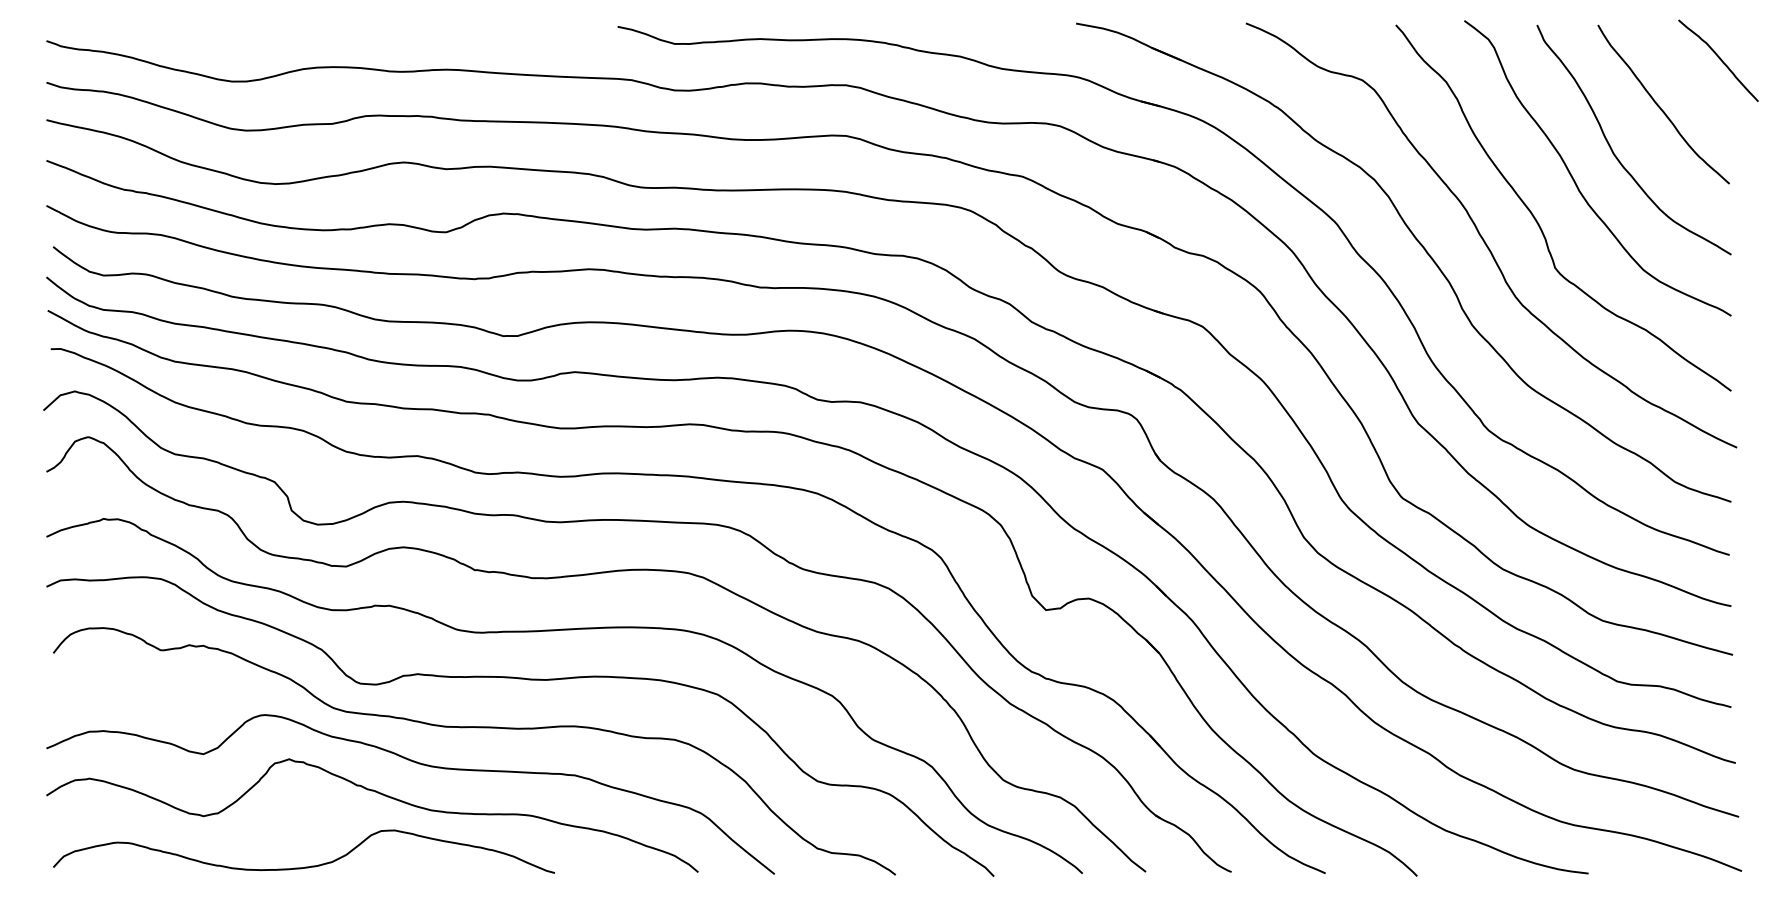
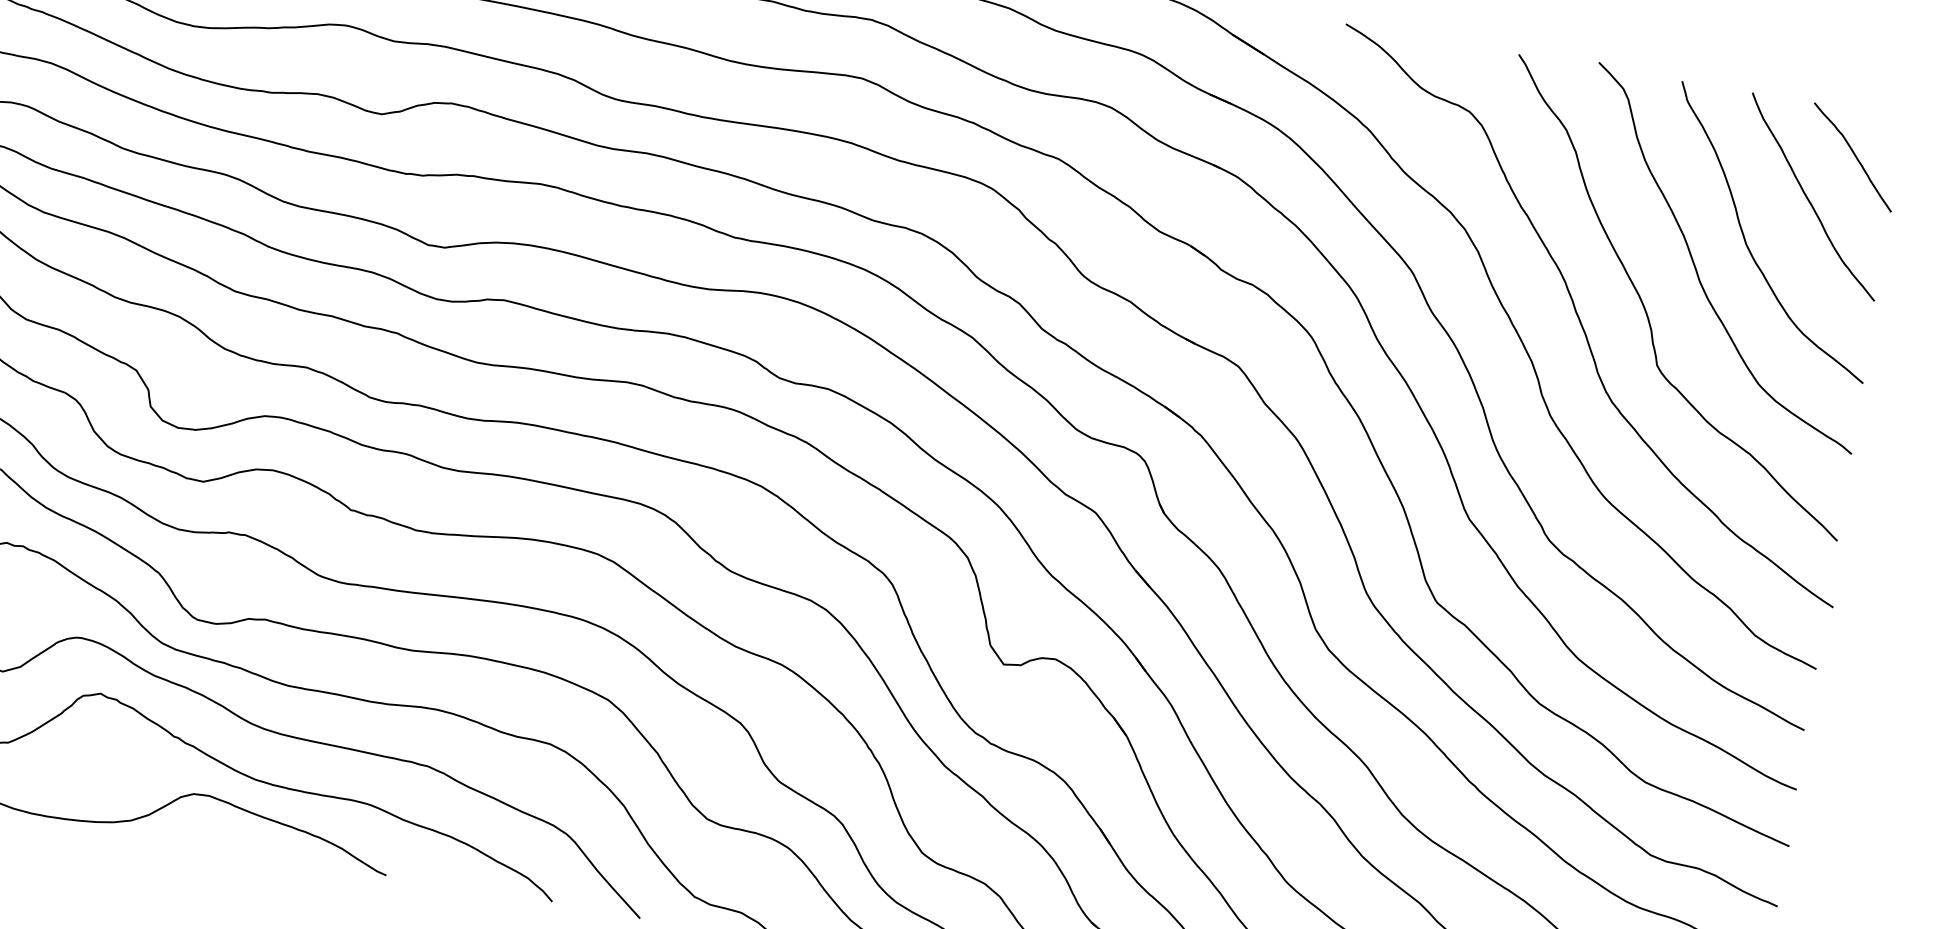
curve: (1719, 59) -> (1854, 156), moved

